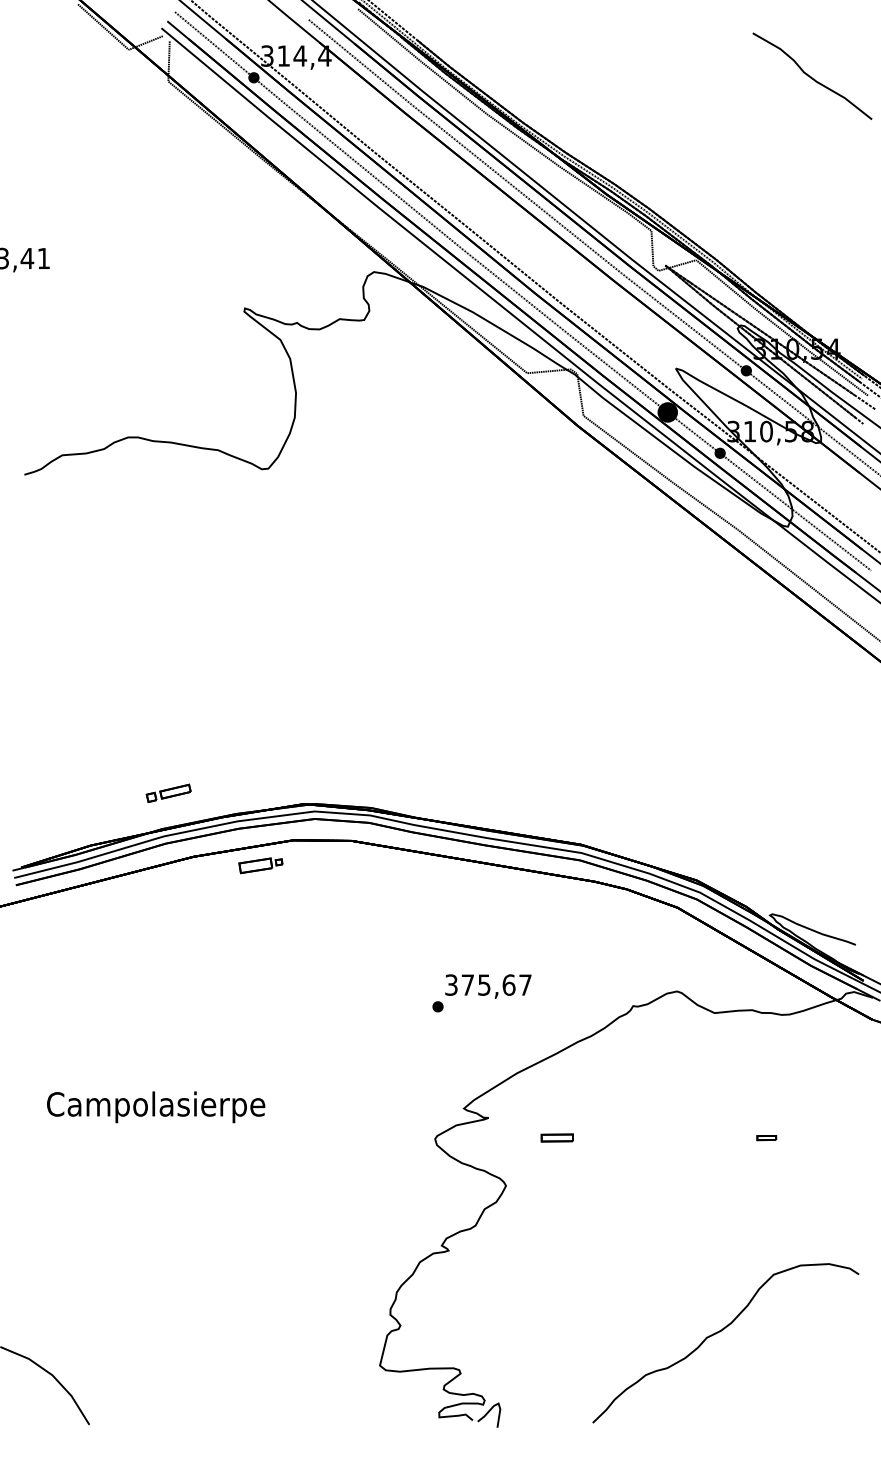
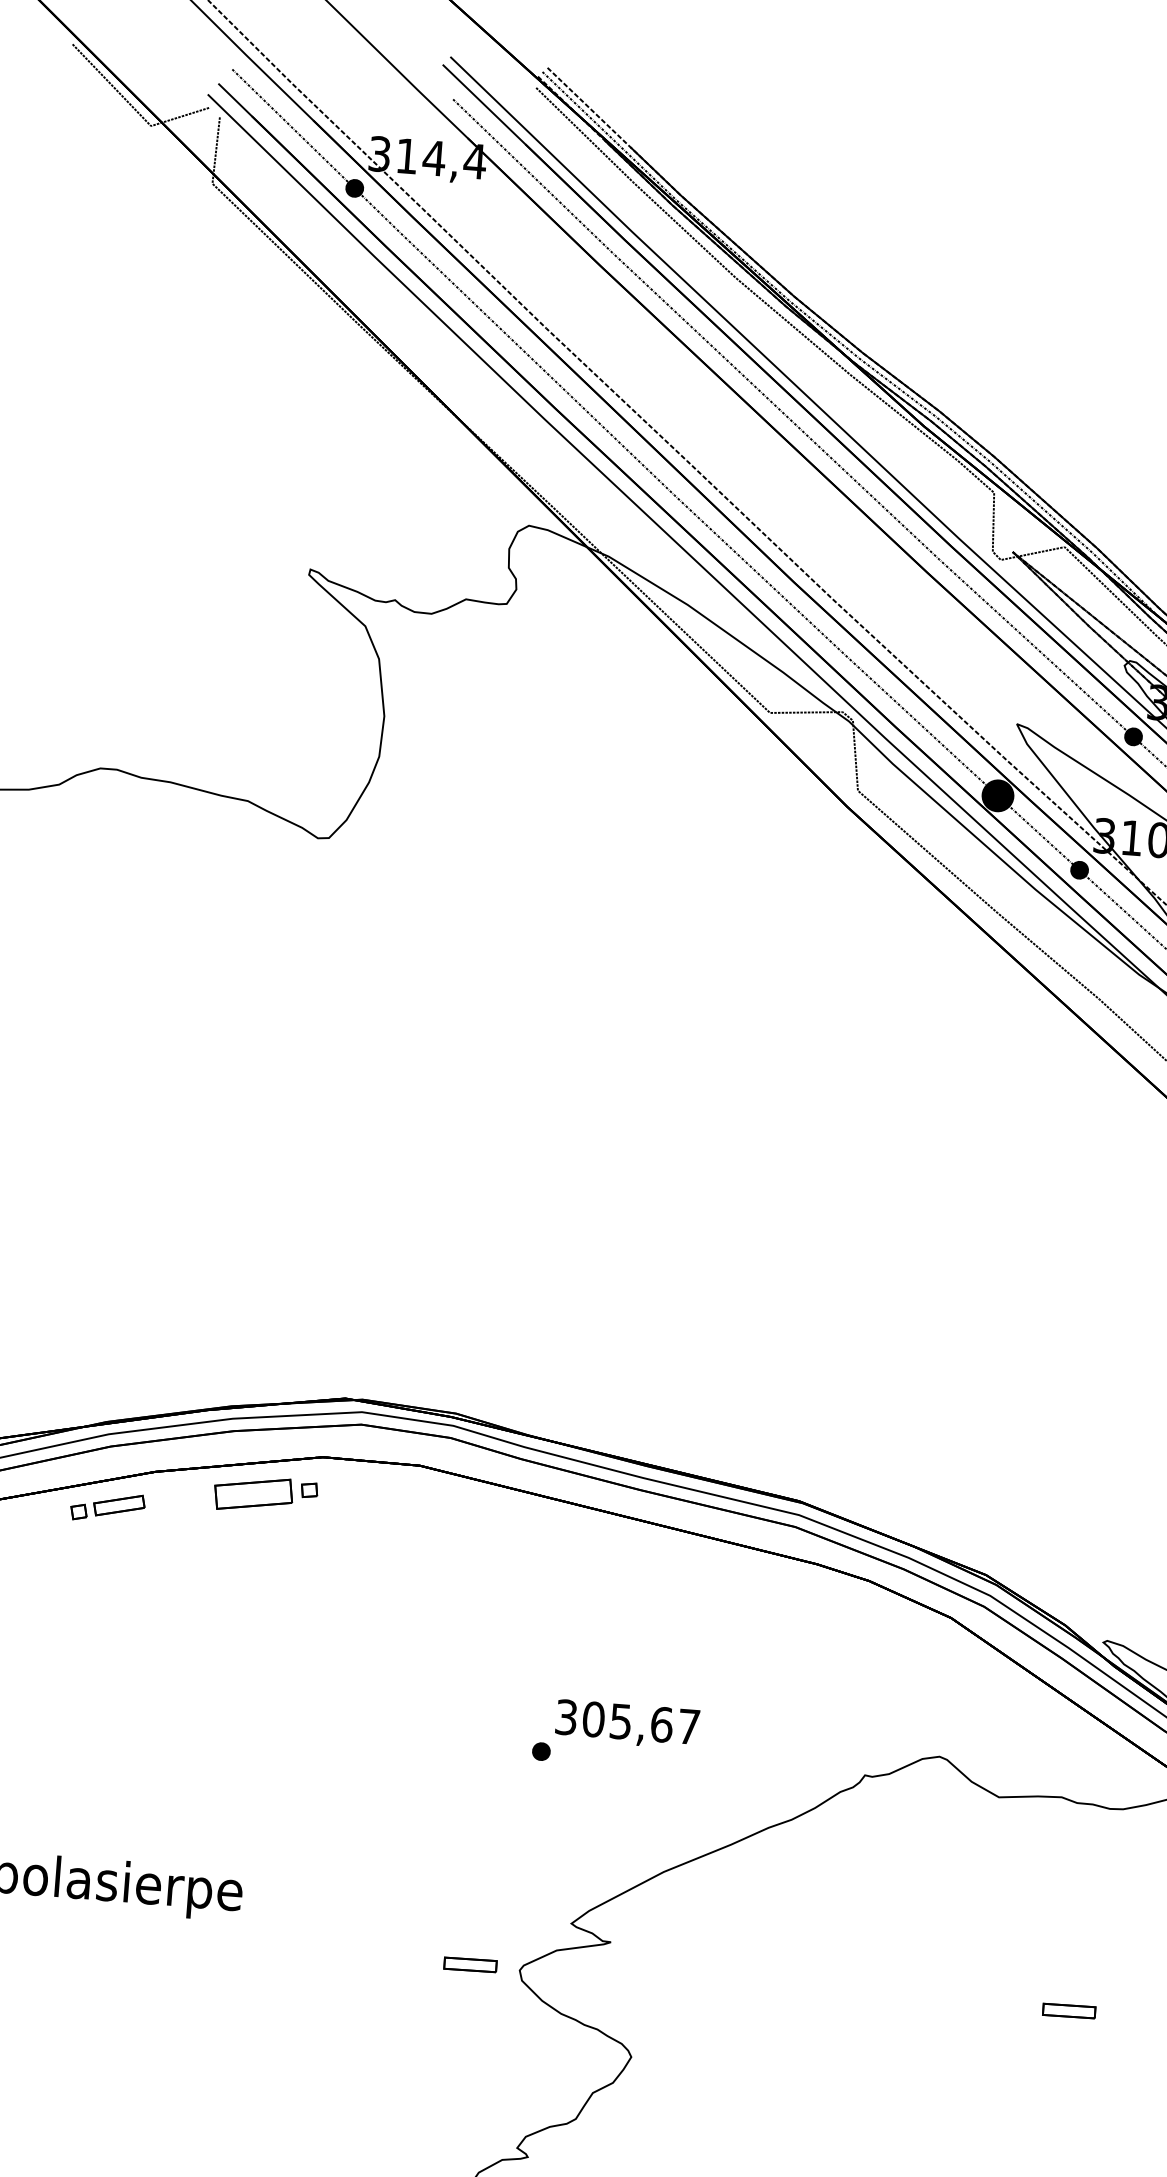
part: (168, 792) -> (107, 1505), moved
part: (260, 865) -> (265, 1494), size x1.43
text: (467, 984) -> (593, 1718), 375,67 -> 305,67
part: (556, 1137) -> (469, 1963), moved
part: (766, 1137) -> (1069, 2010), size x1.67

